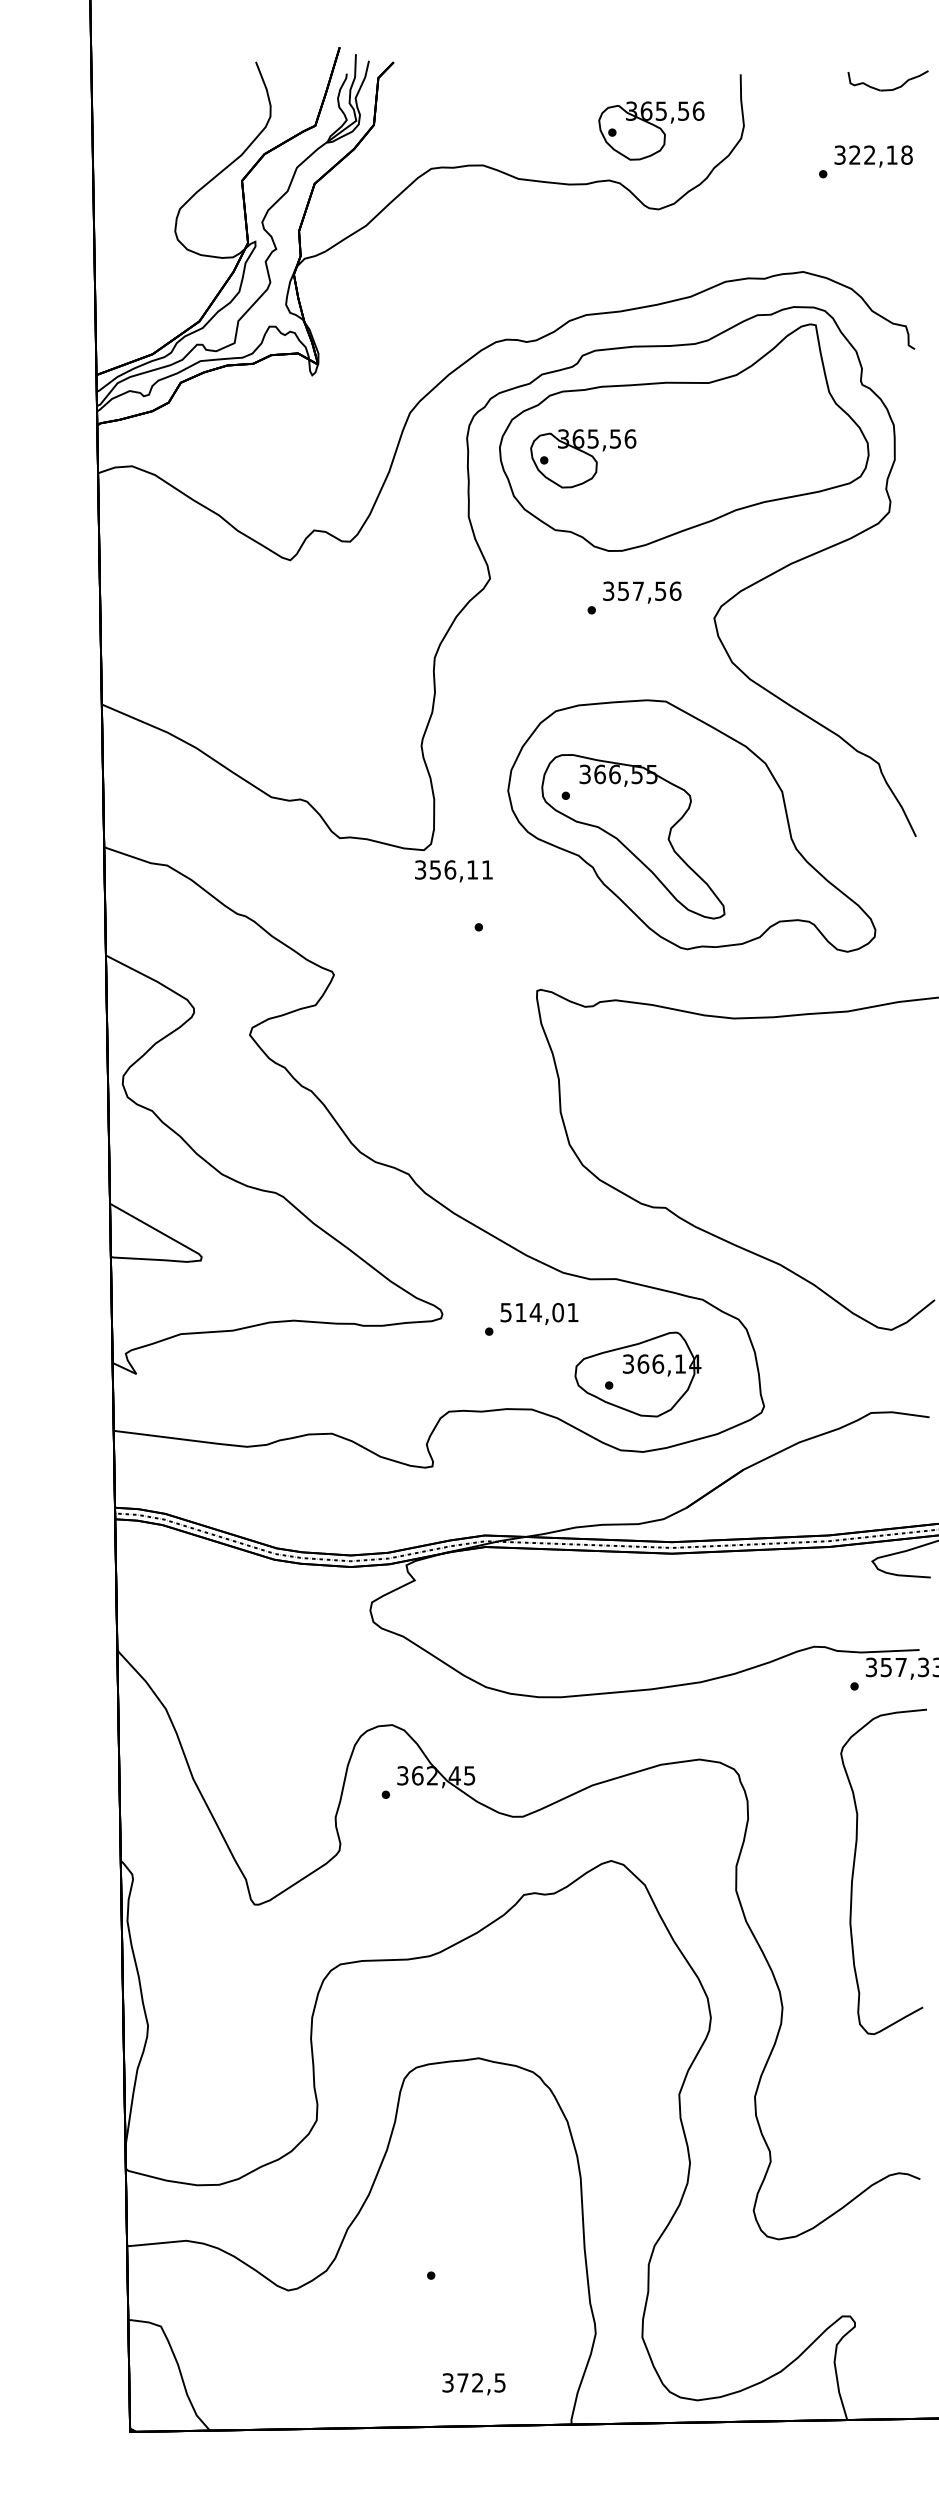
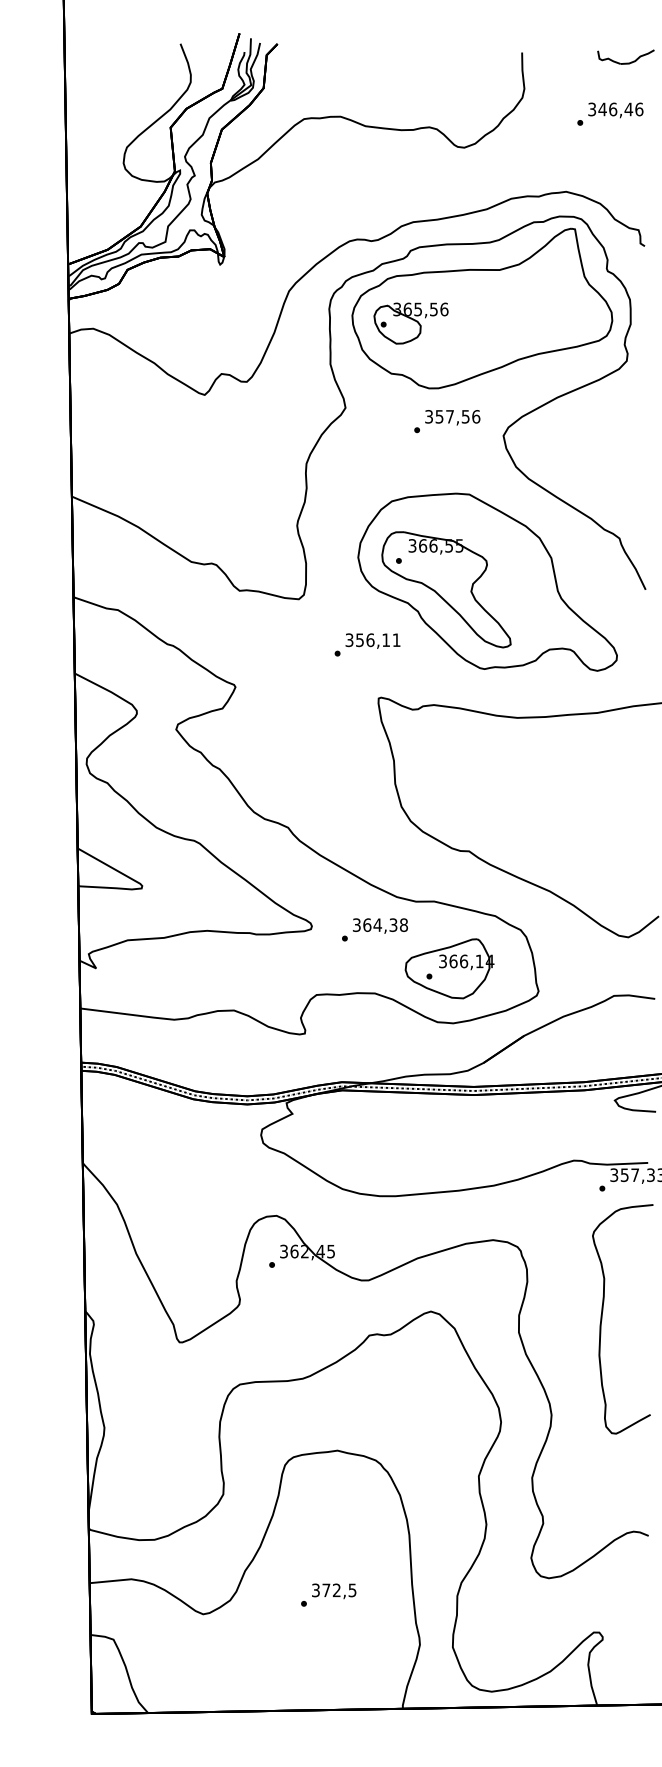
part: (650, 131) -> (458, 92), removed
text: (880, 155) -> (620, 109), 322,18 -> 346,46
text: (453, 870) -> (372, 640), moved
text: (539, 1311) -> (380, 924), 514,01 -> 364,38
text: (474, 2384) -> (334, 1591), moved

